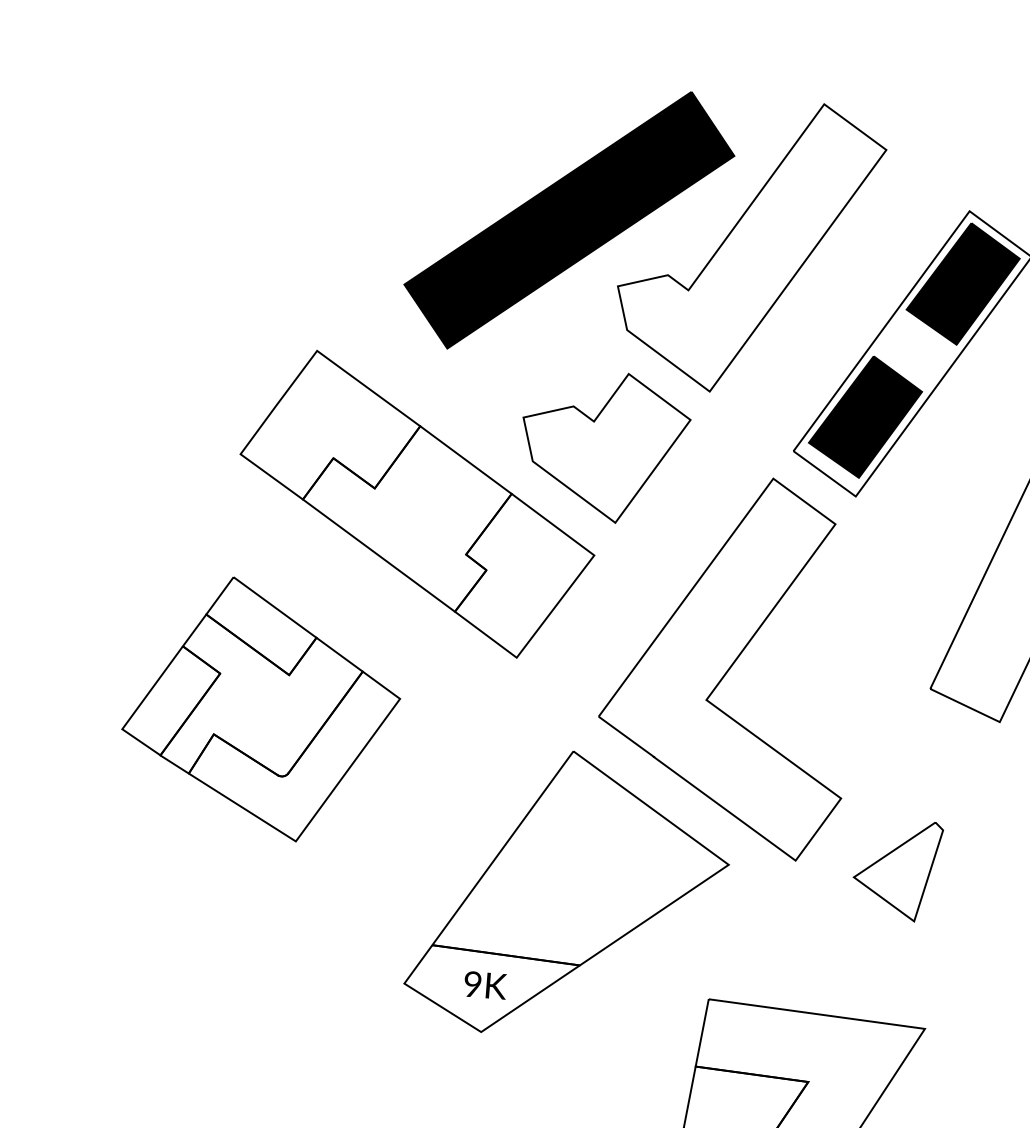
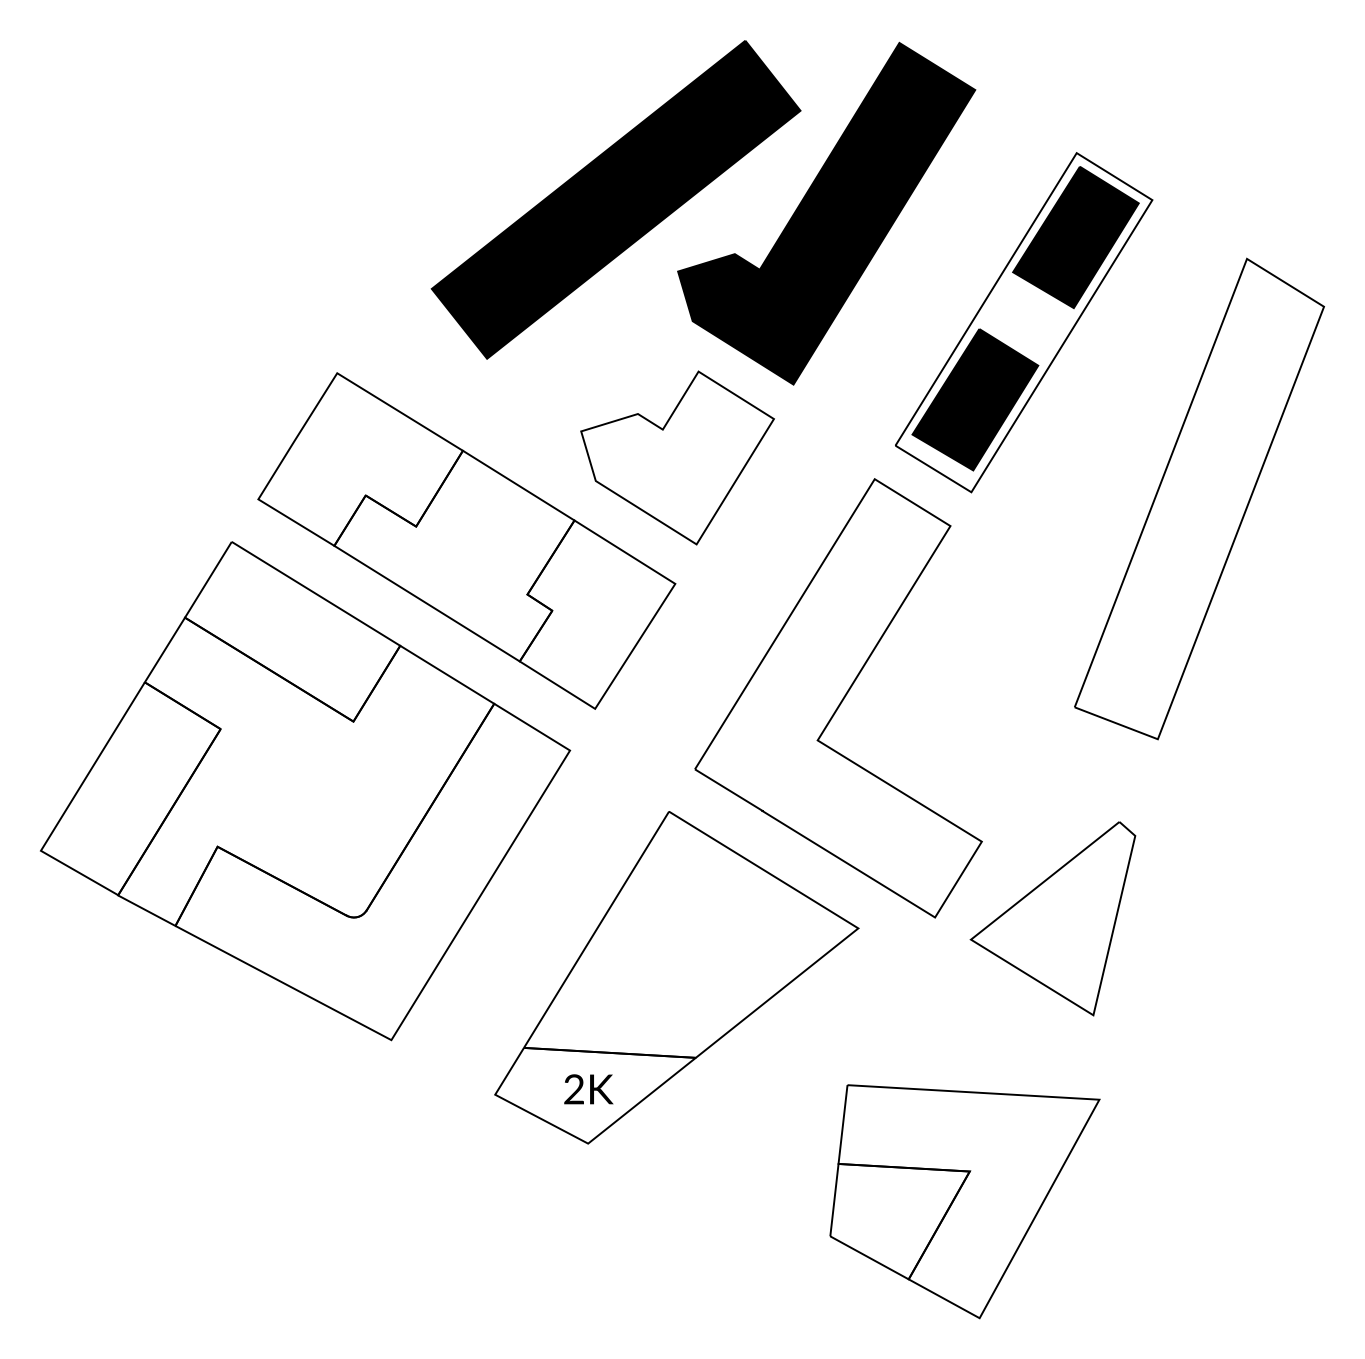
fill: (749, 246) -> (826, 213), added
part: (261, 709) -> (305, 791), size x1.67
part: (896, 869) -> (1052, 918), size x1.67
text: (472, 984) -> (573, 1089), 9K -> 2K

